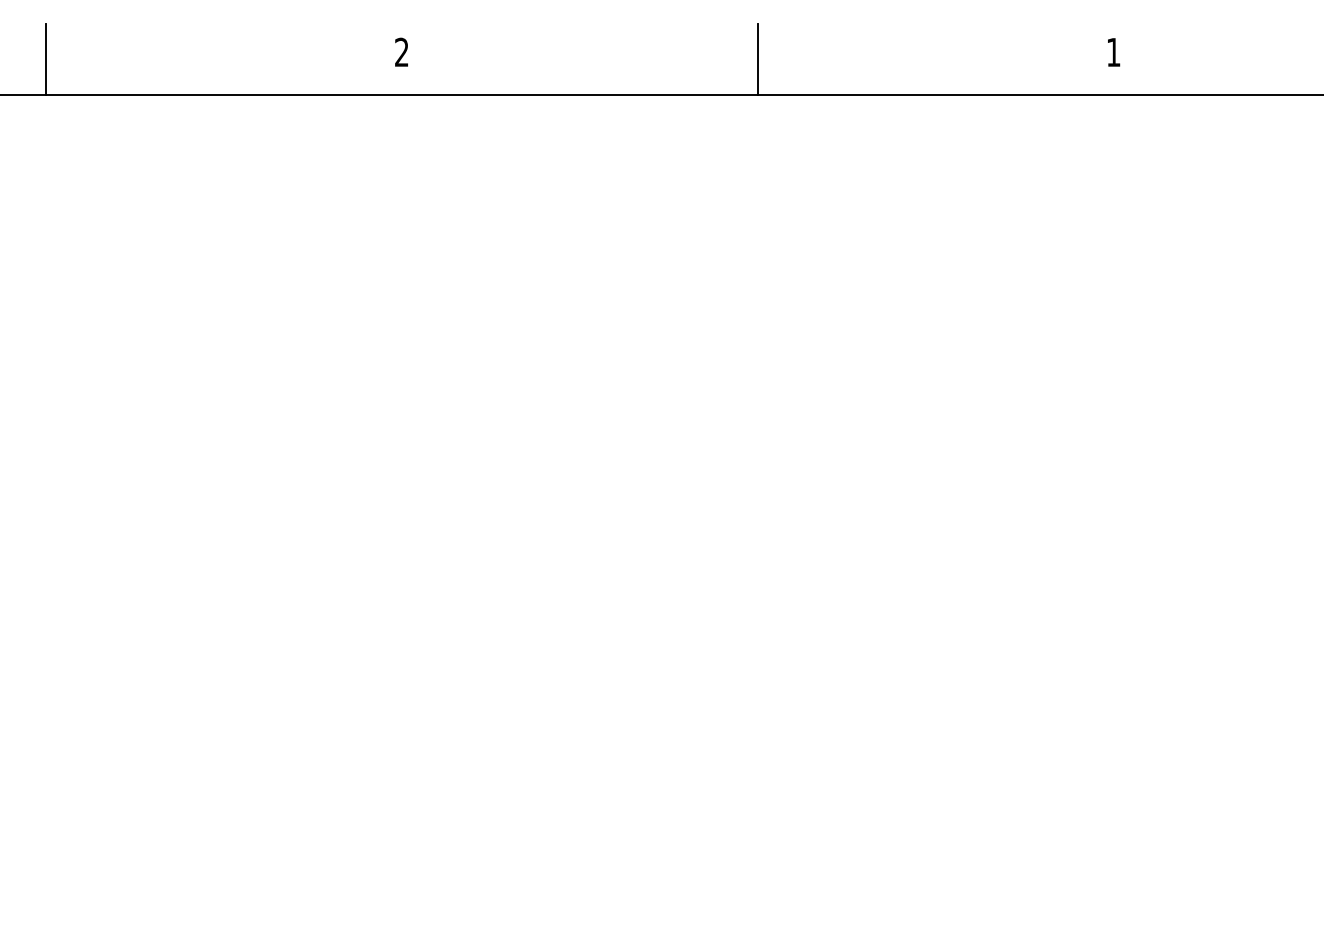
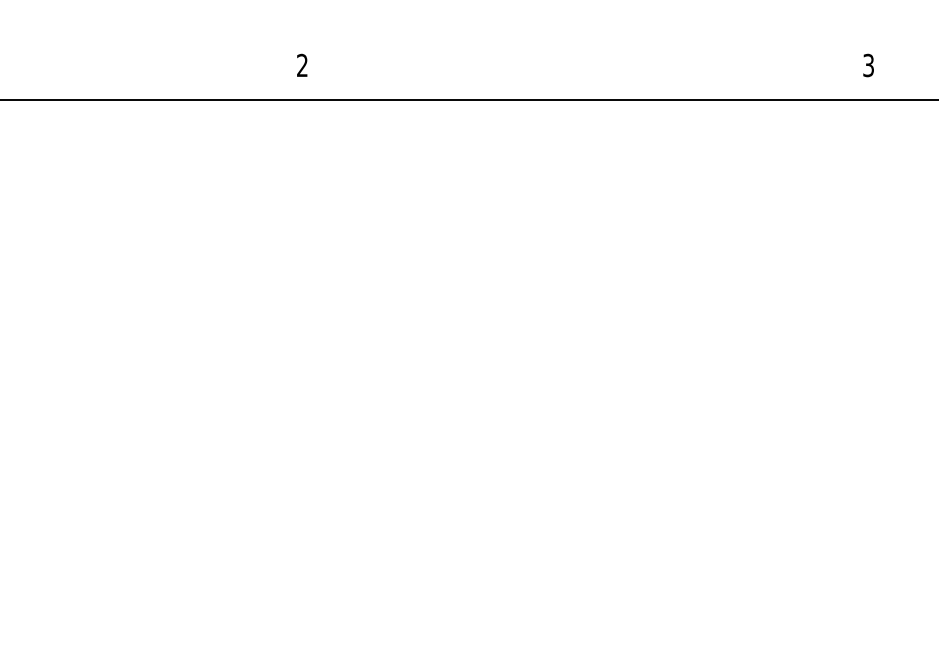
text: (1113, 52) -> (868, 65), 1 -> 3
line: (46, 59) -> (19, 71), removed
line: (757, 59) -> (585, 71), removed

